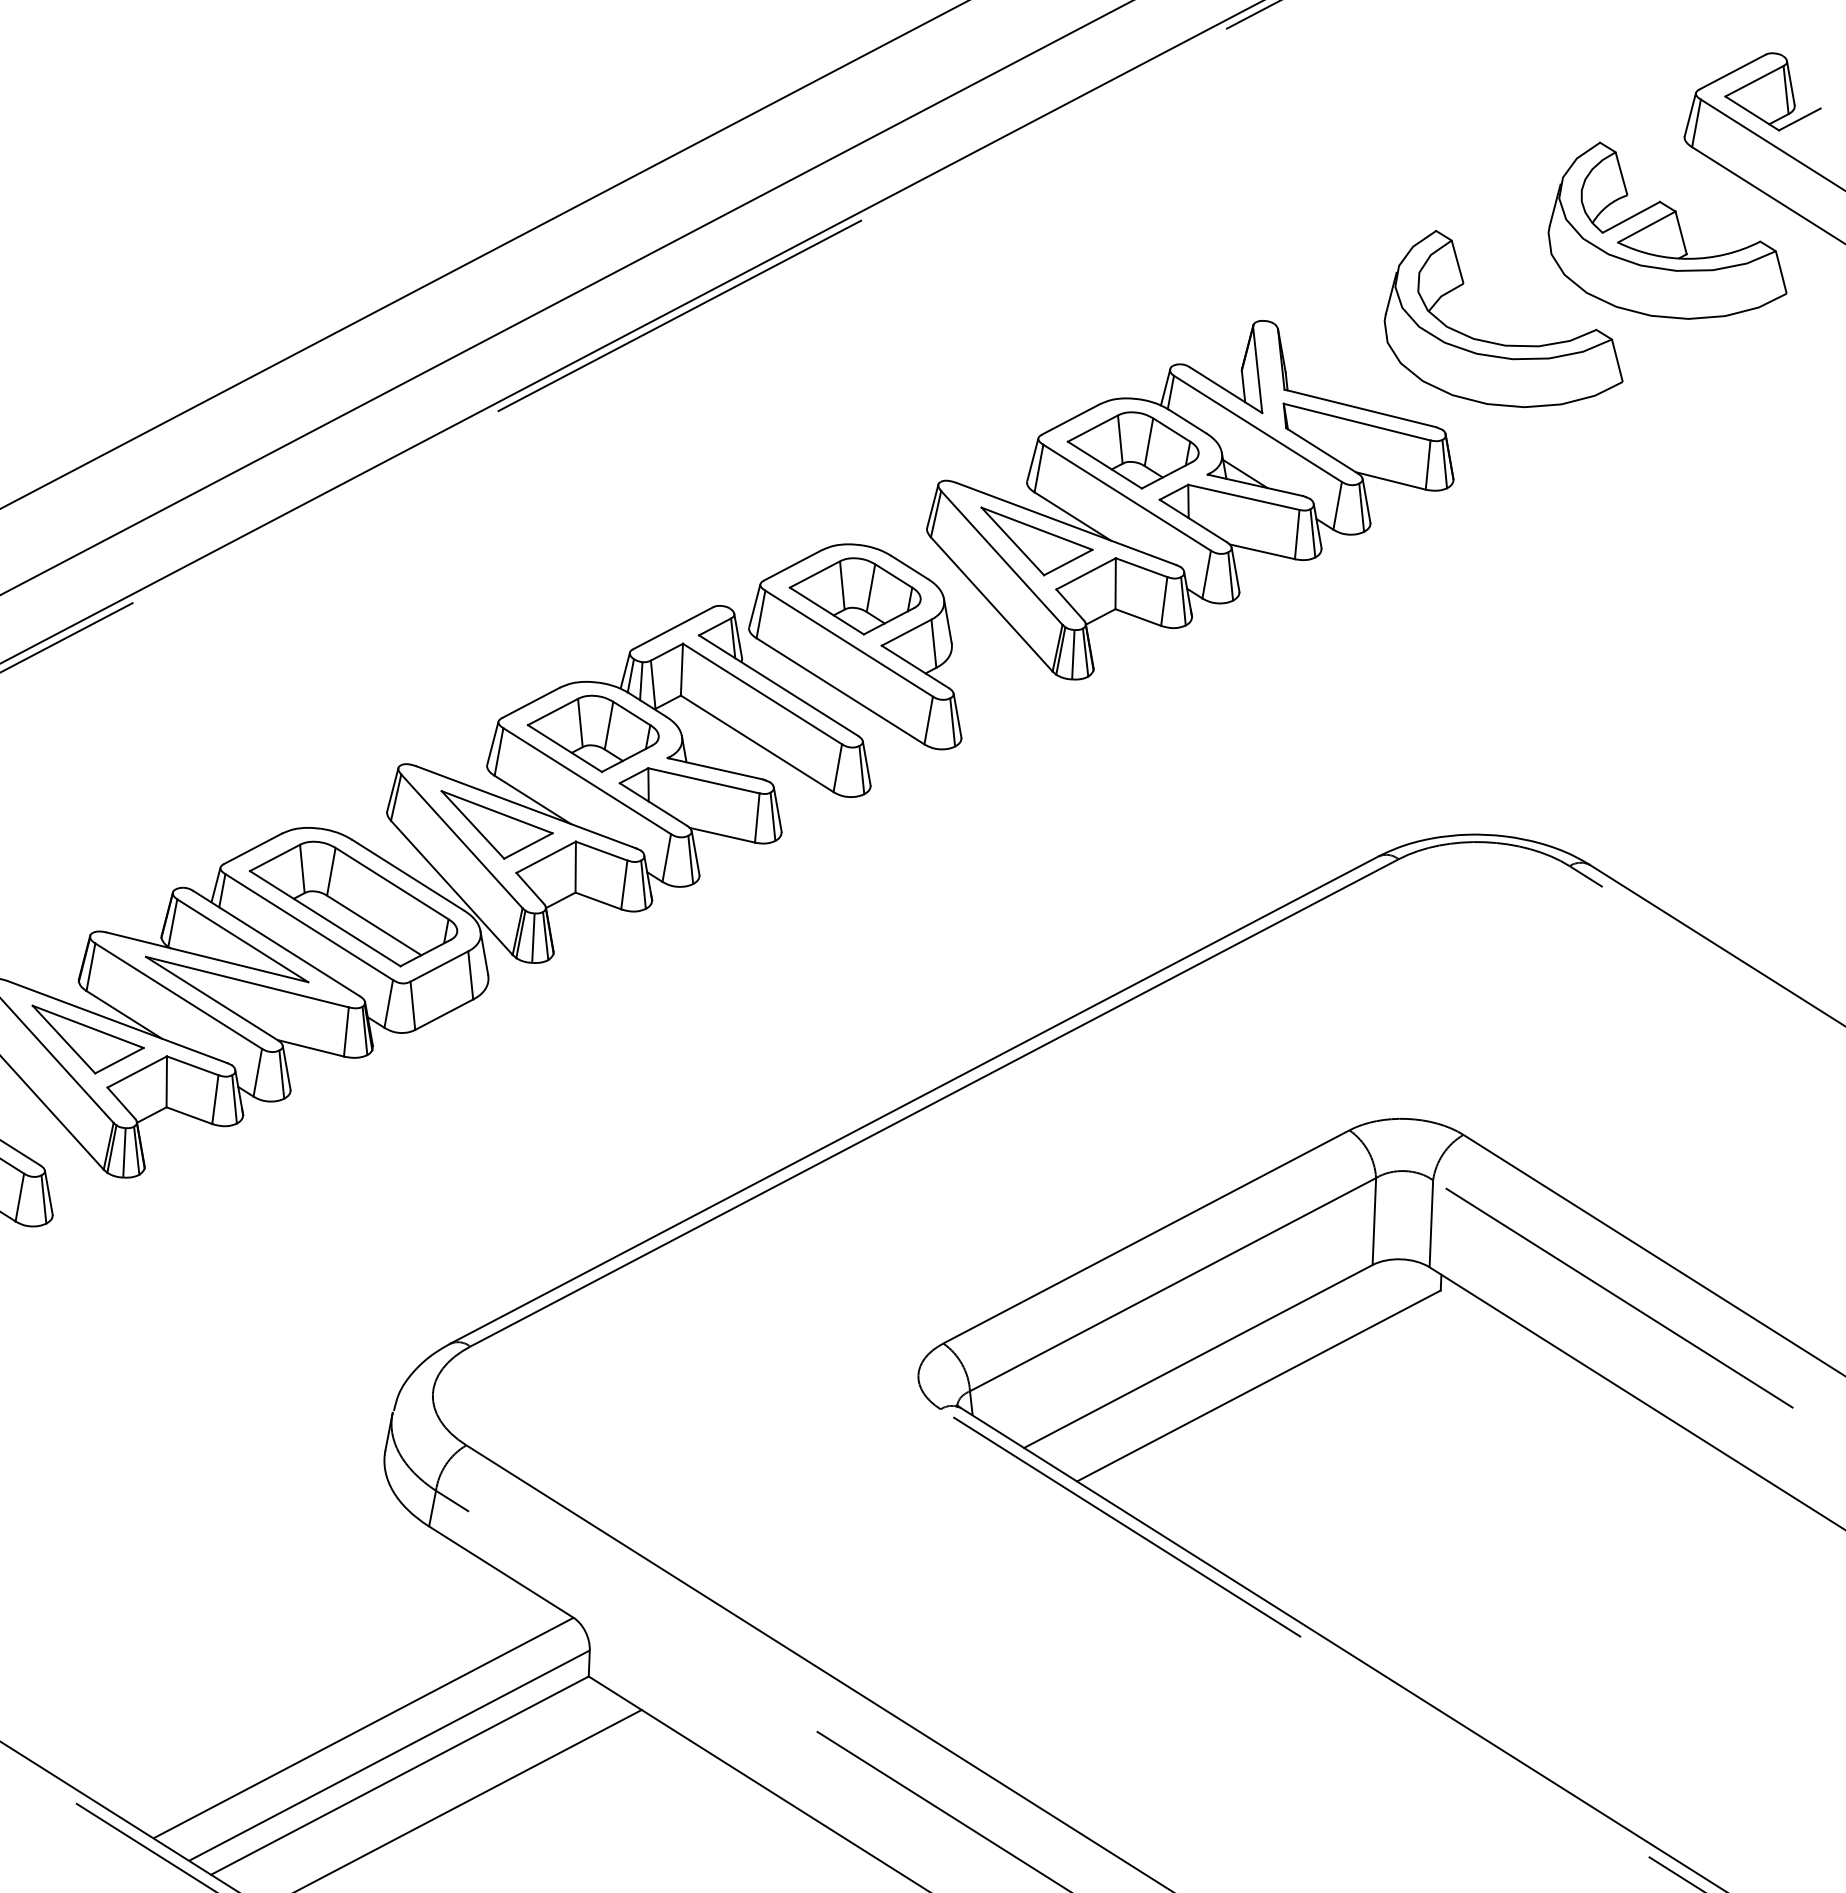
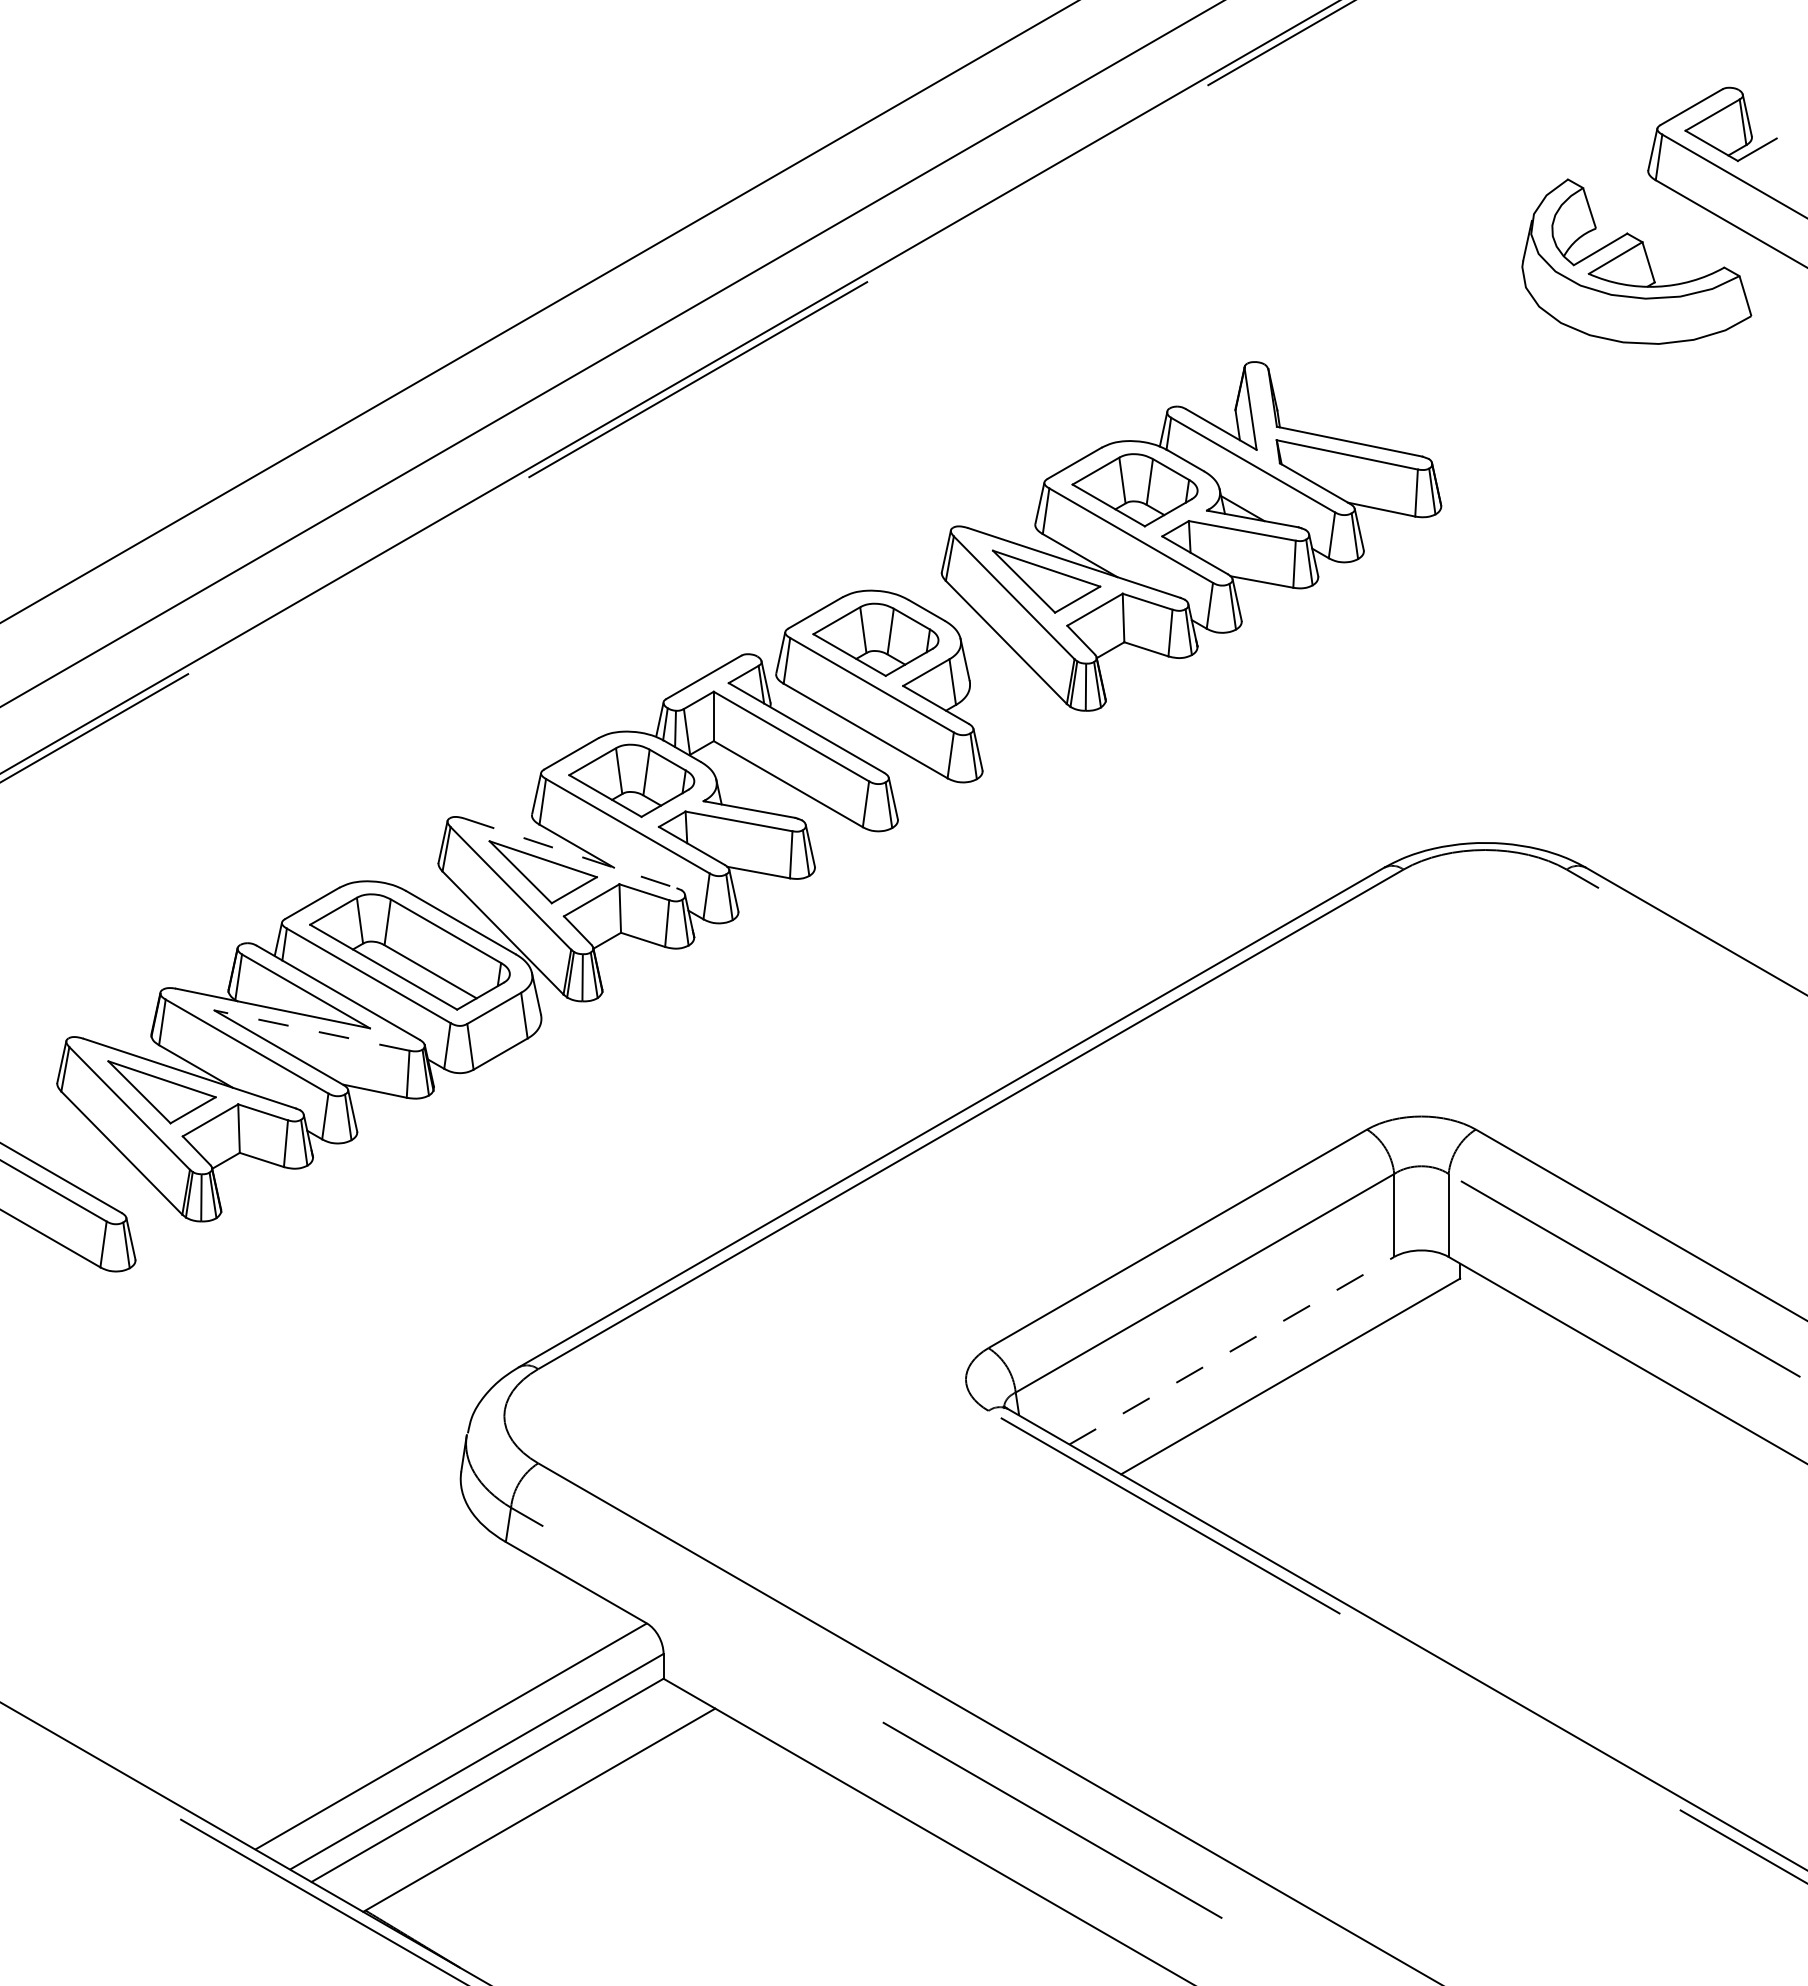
part: (1501, 343) -> (1481, 374), removed
line: (526, 807) -> (571, 853), solid -> dashed
line: (246, 982) -> (311, 1030), solid -> dashed
line: (1198, 1356) -> (1231, 1350), solid -> dashed

